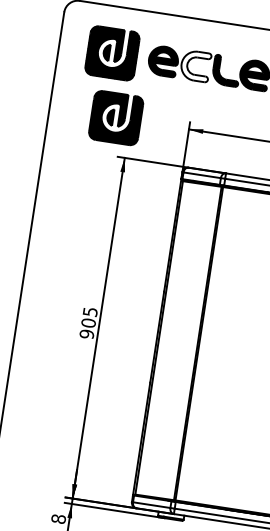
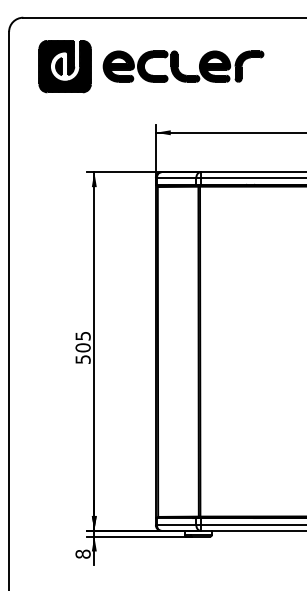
fill: (195, 65) -> (152, 66), added
part: (115, 117) -> (78, 132), removed
text: (86, 334) -> (82, 359), 905 -> 505

